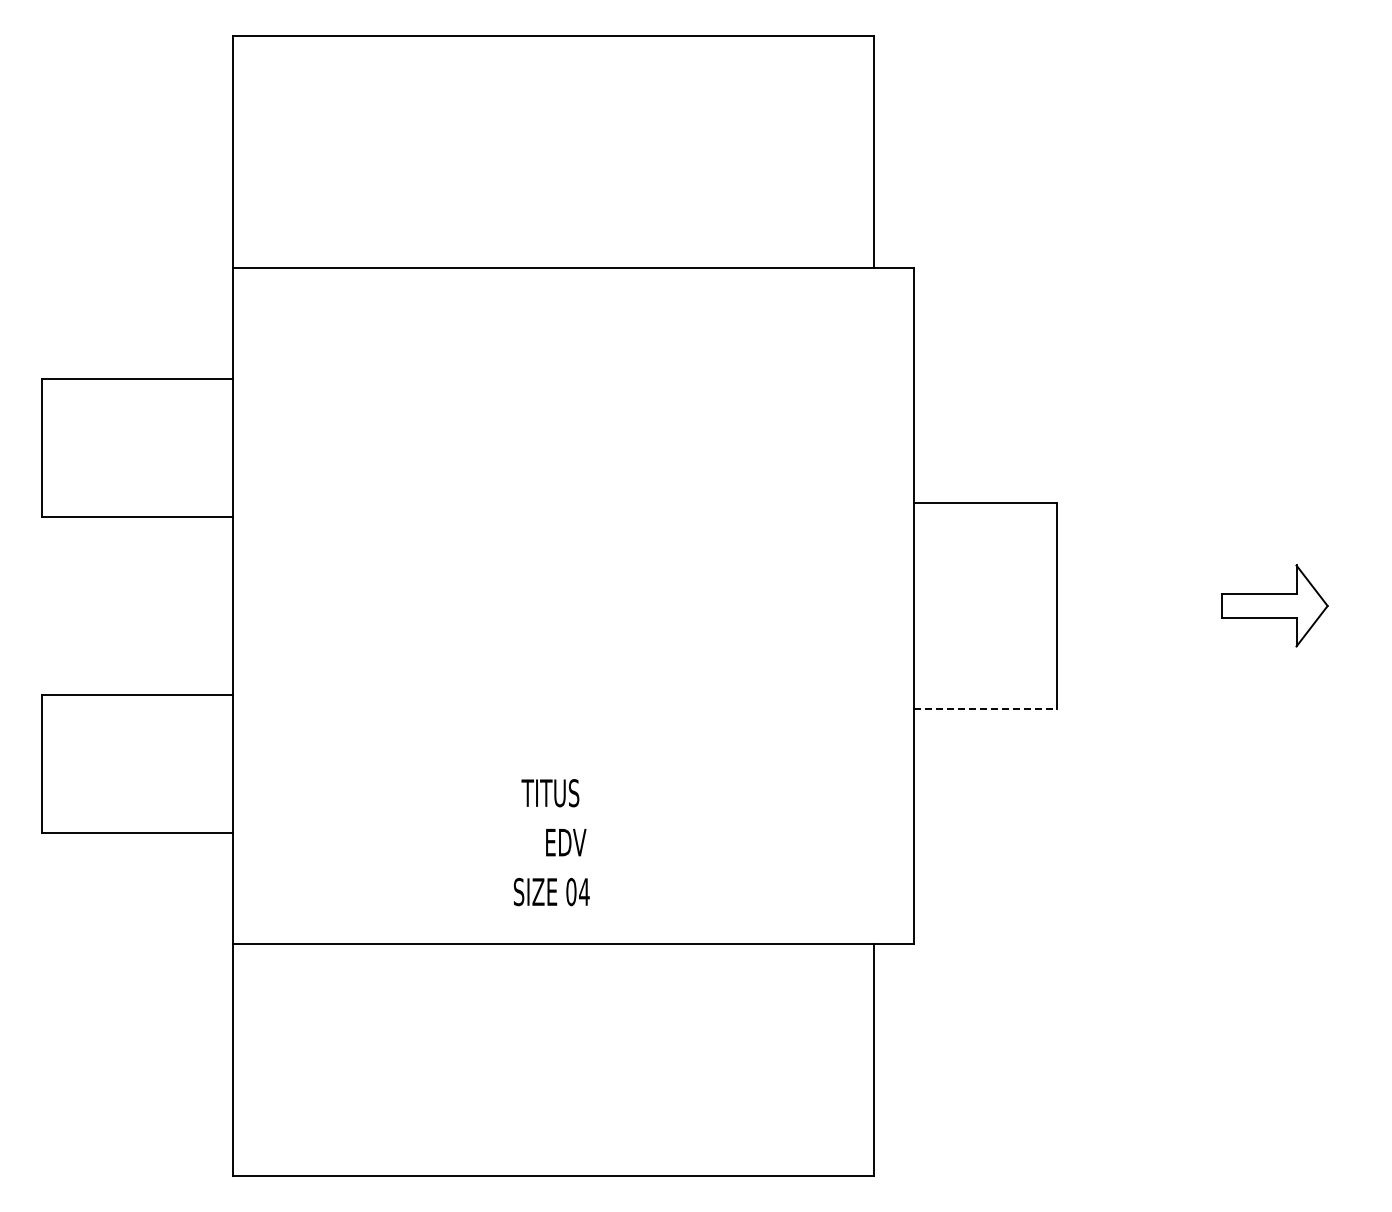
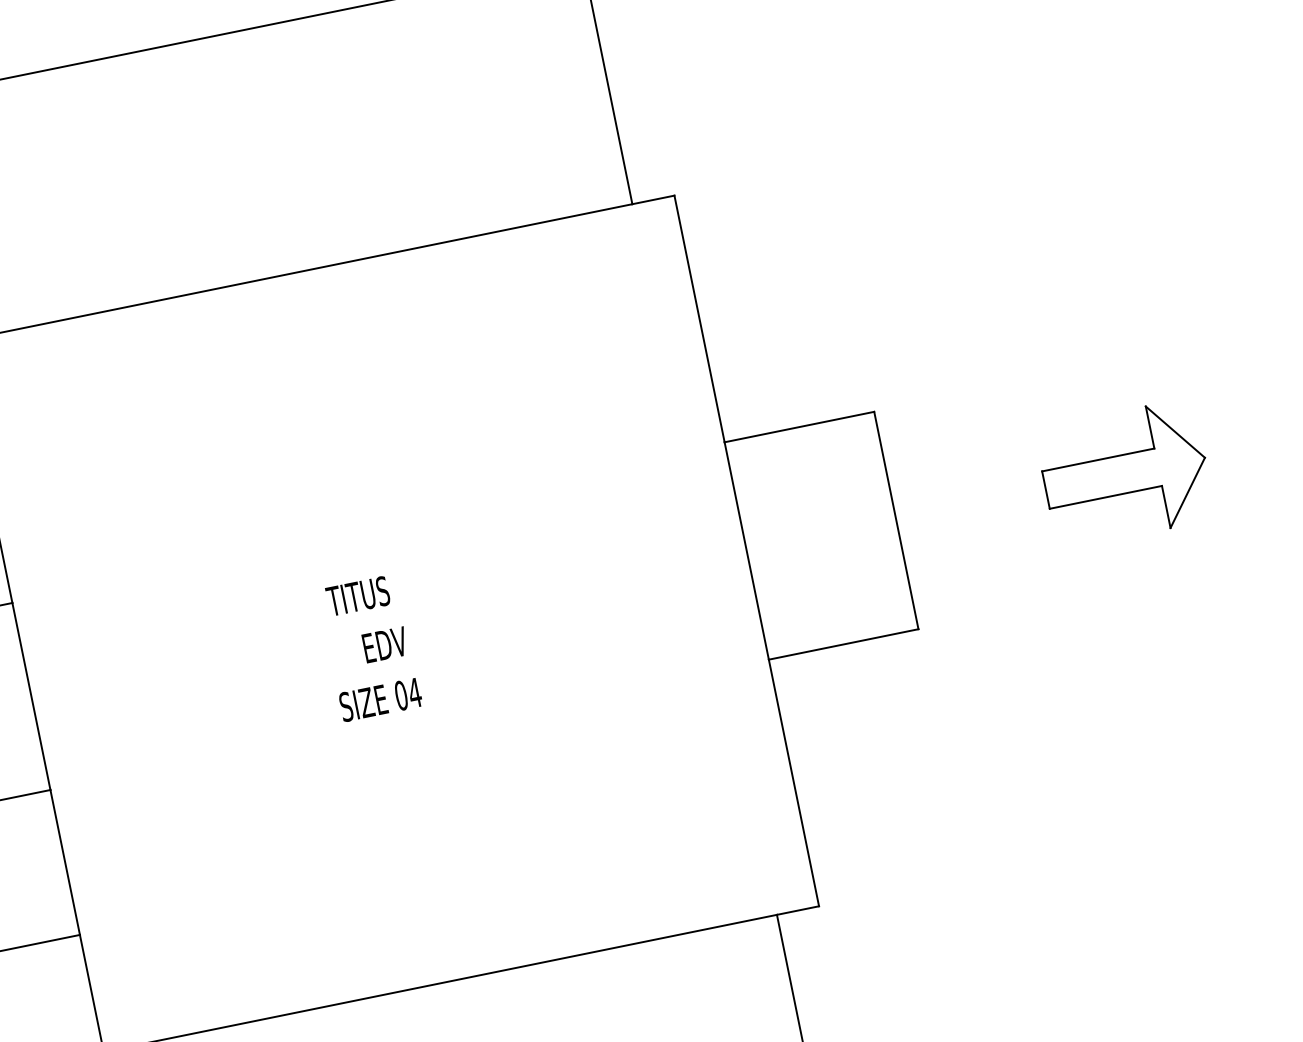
part: (1274, 605) -> (1125, 473), size x1.43
line: (985, 709) -> (843, 644), dashed -> solid
text: (551, 842) -> (369, 647), moved

